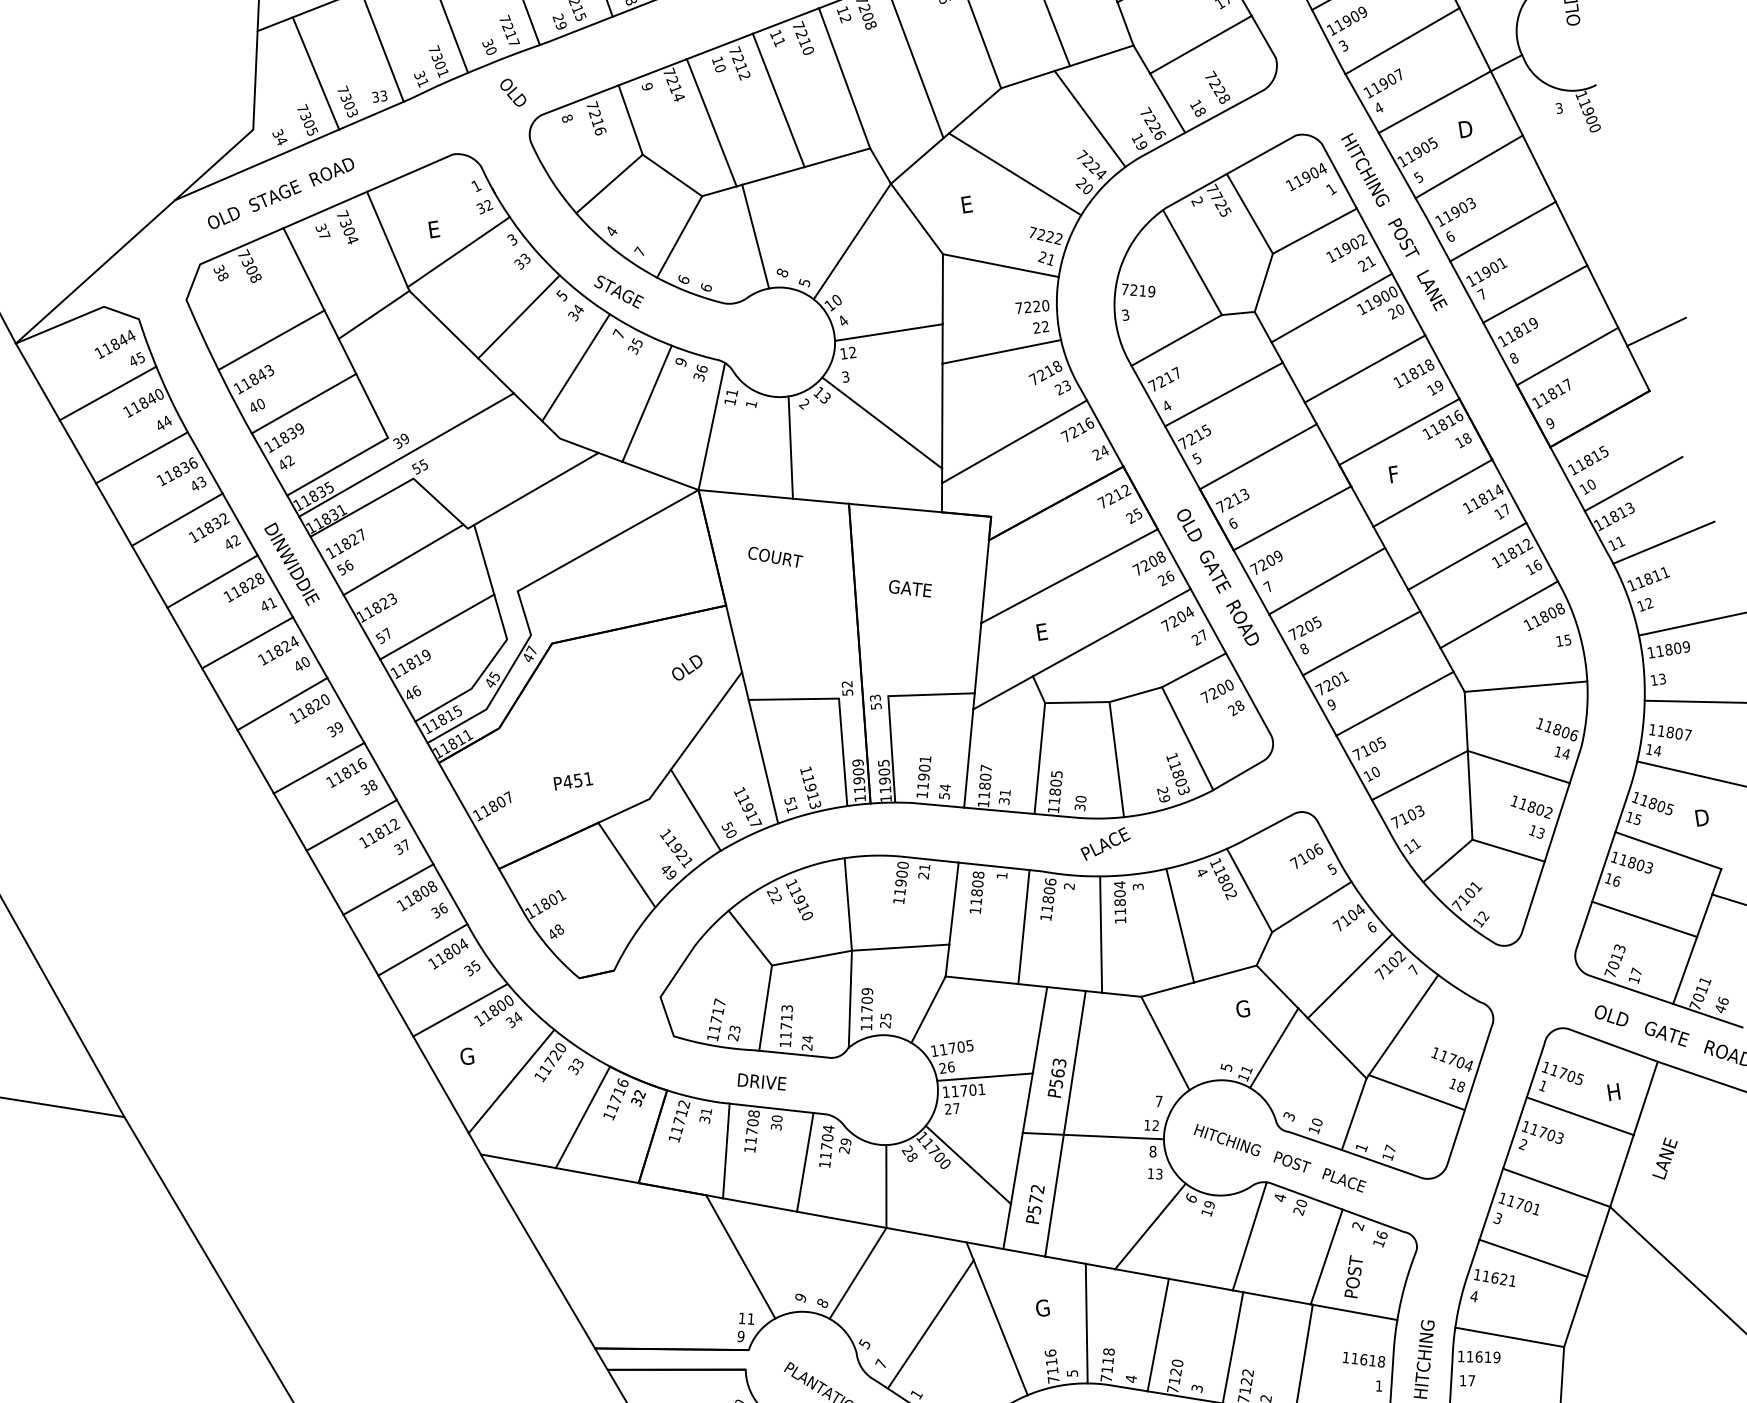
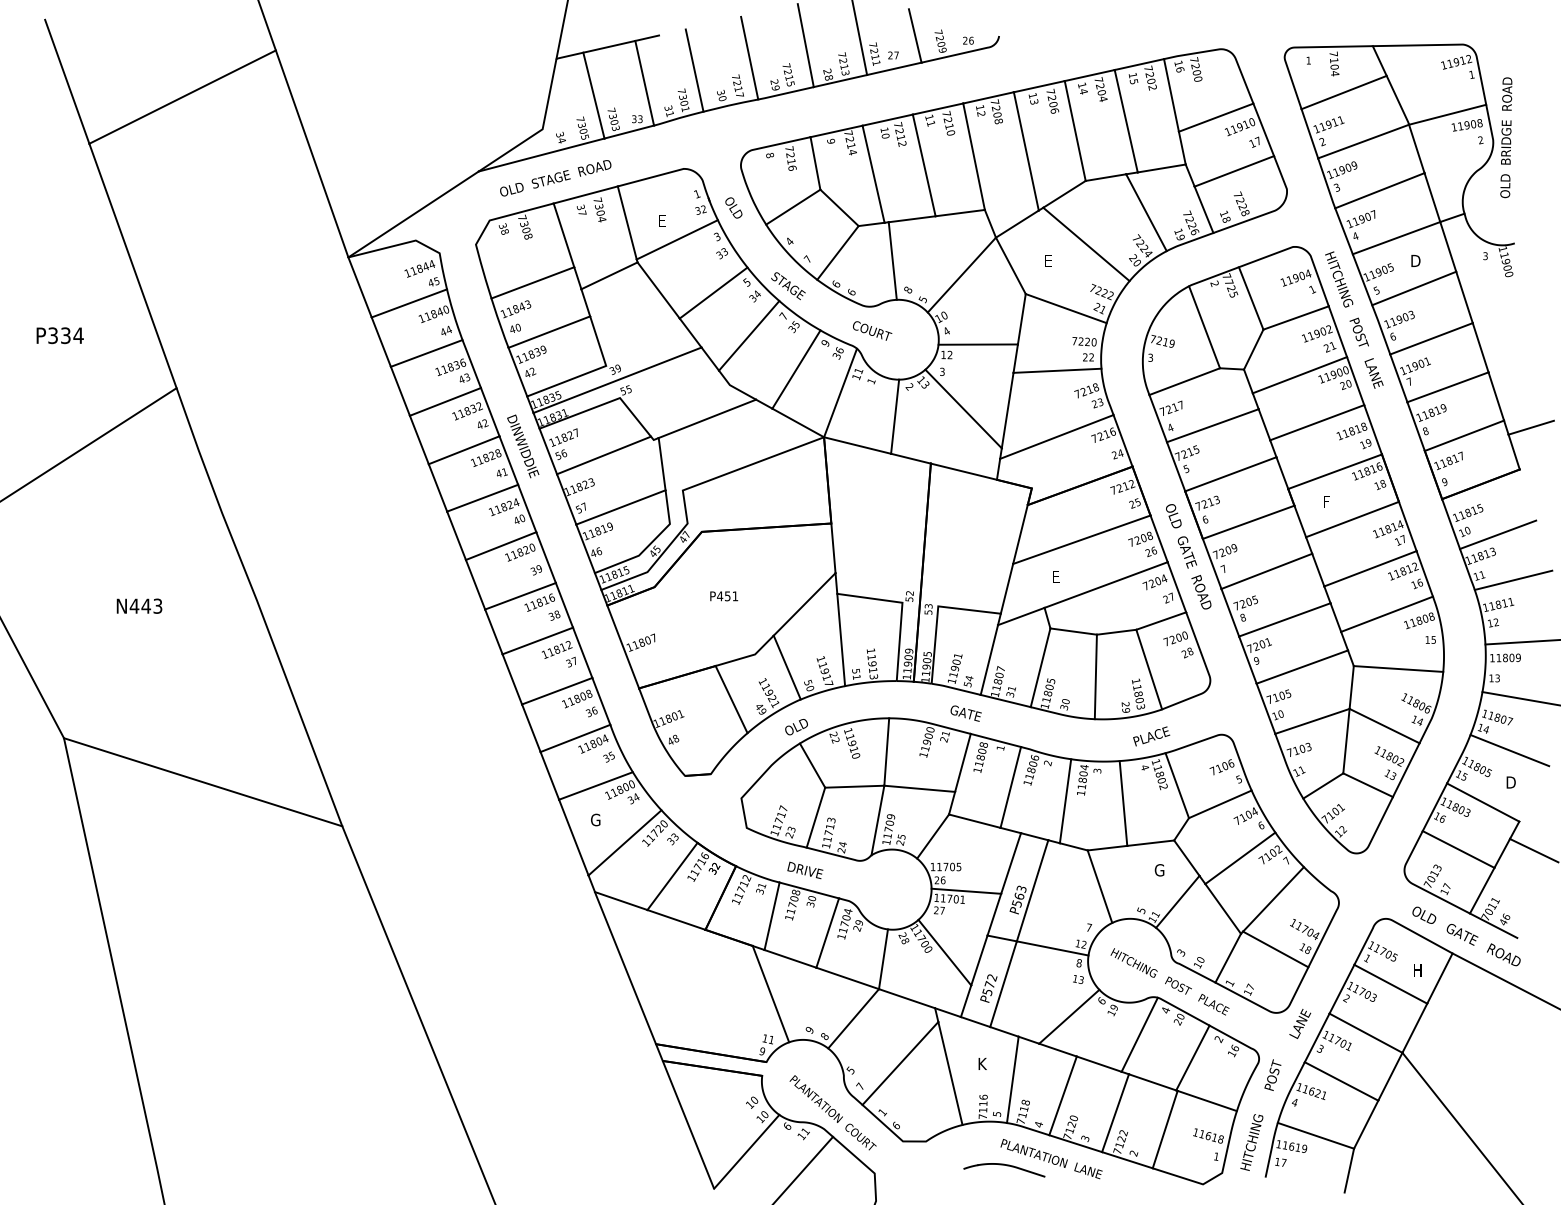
text: (512, 92) -> (733, 207), moved
text: (775, 556) -> (872, 330), moved
text: (909, 588) -> (965, 713), moved
text: (687, 668) -> (796, 727), moved
text: (573, 781) -> (724, 596), moved
text: (1105, 844) -> (1151, 736), moved
text: (1665, 1157) -> (1300, 1023), moved
text: (1352, 1275) -> (1272, 1074), moved
text: (1042, 1307) -> (982, 1063), G -> K

